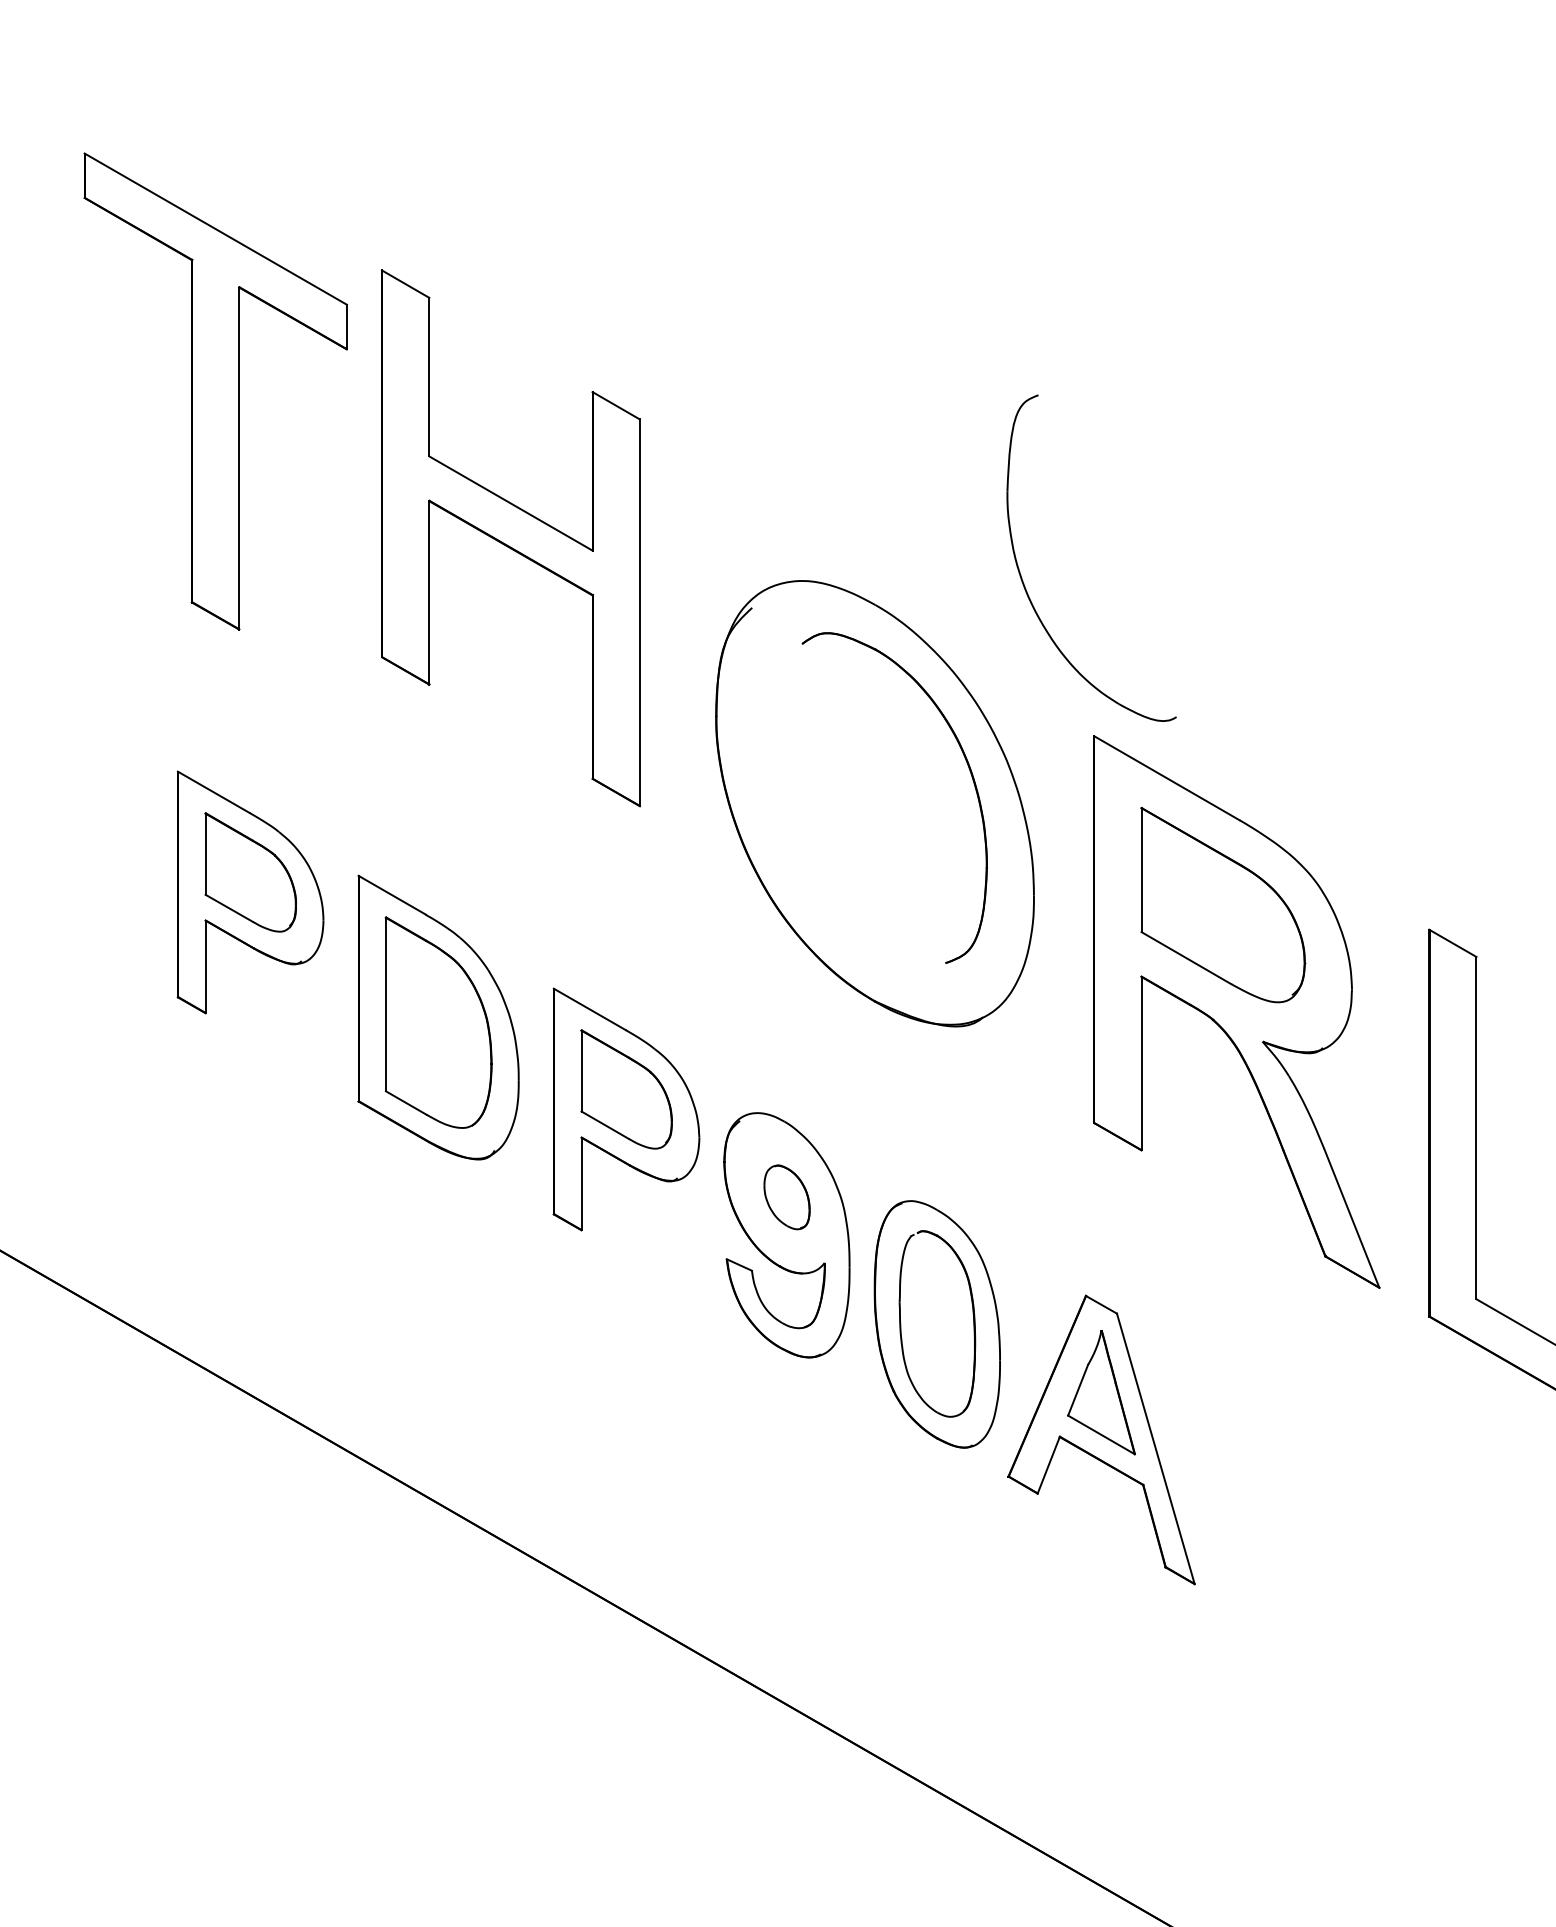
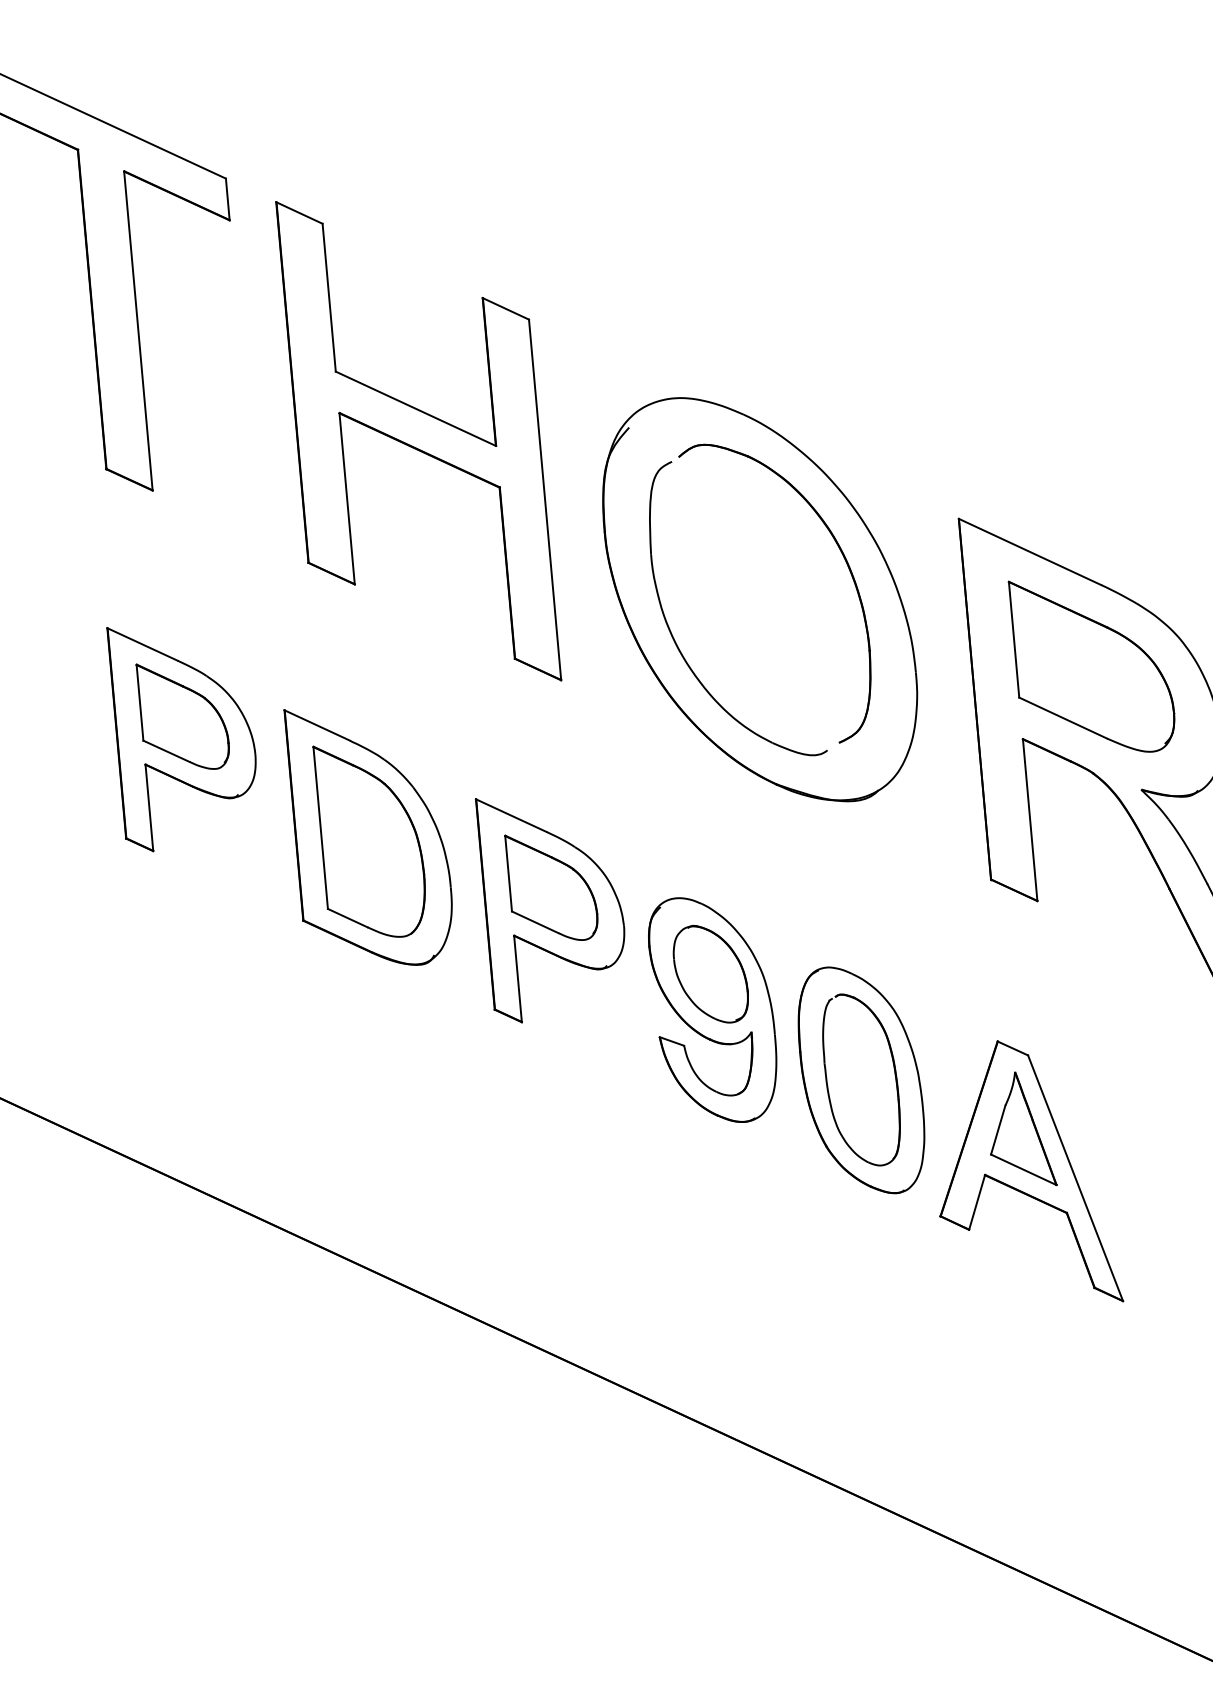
part: (510, 538) -> (418, 441), moved
part: (1022, 577) -> (672, 633), moved
part: (786, 1197) -> (710, 974), size x1.67

